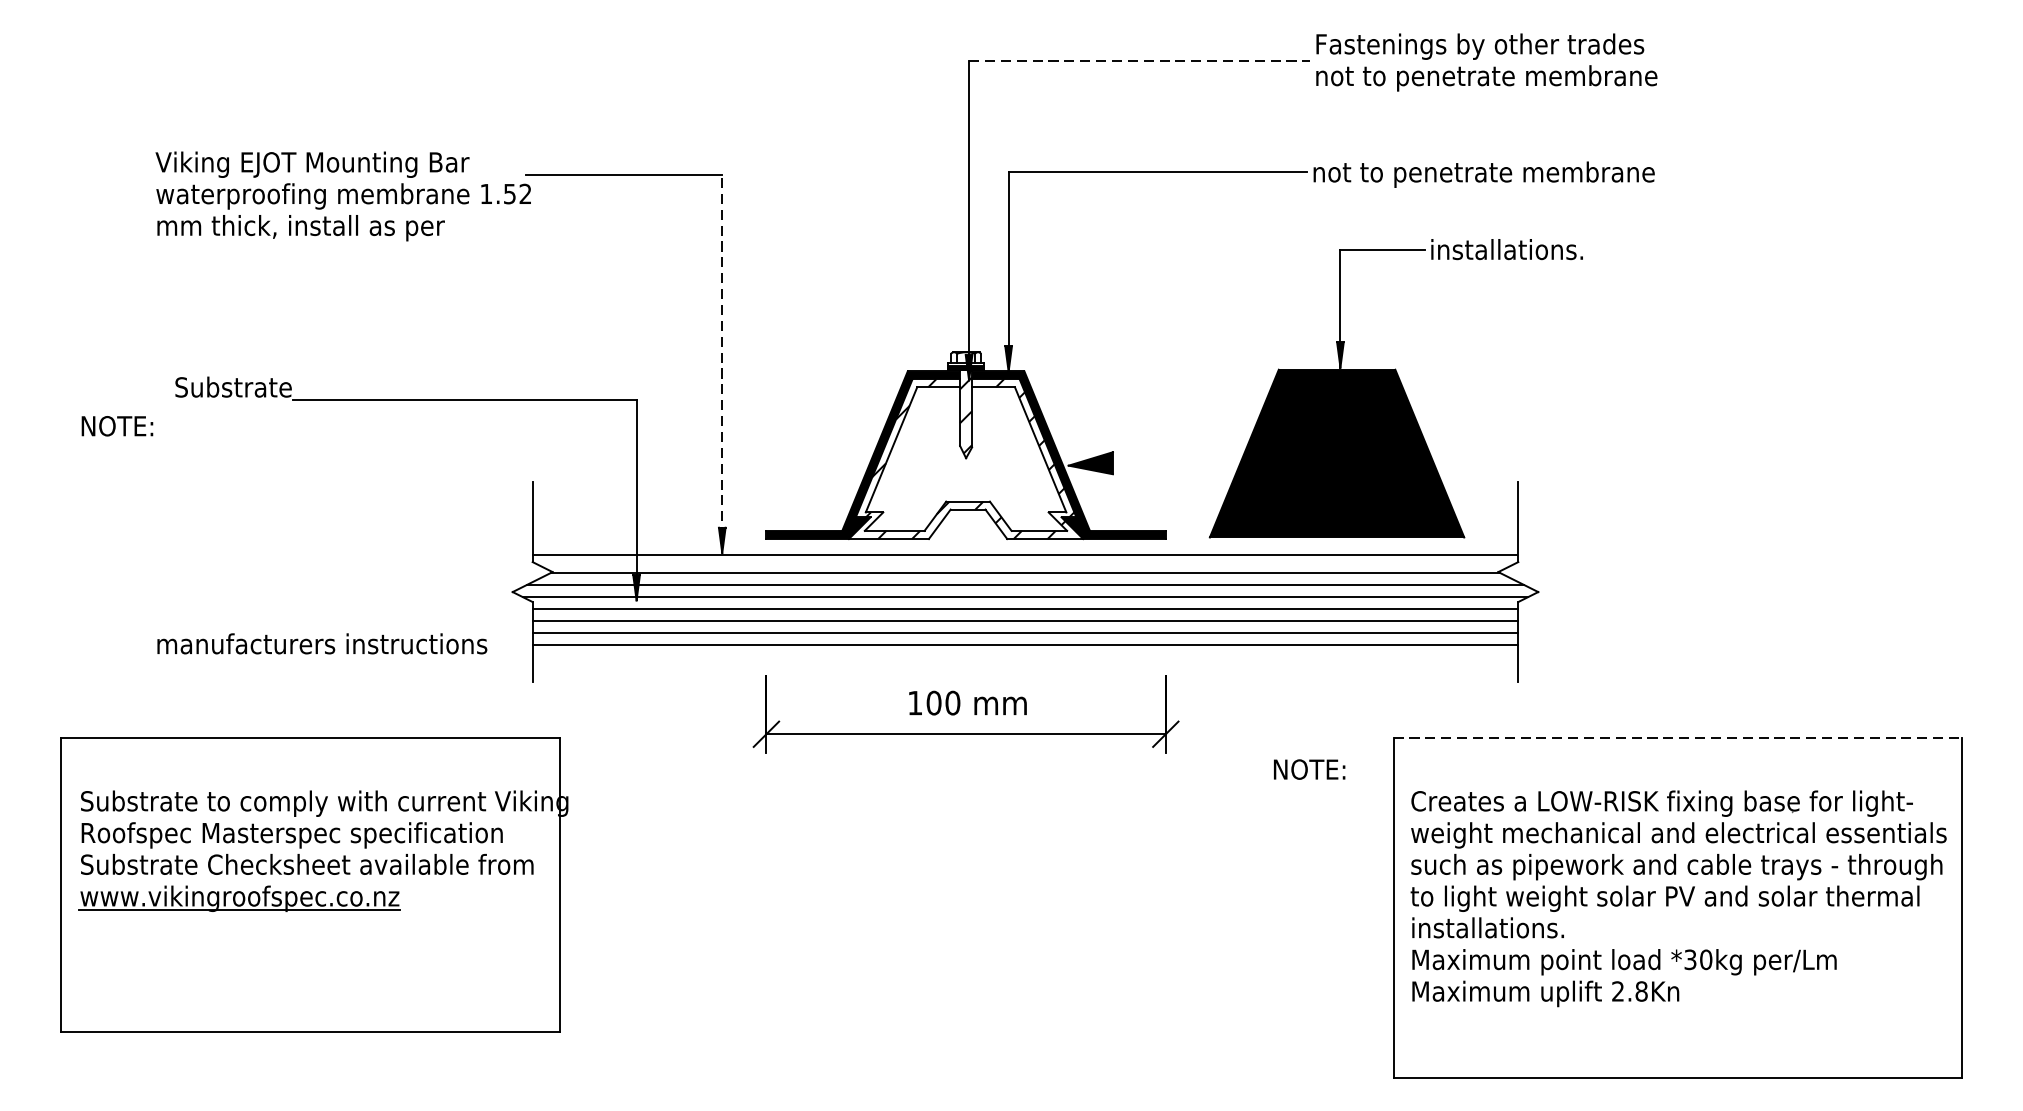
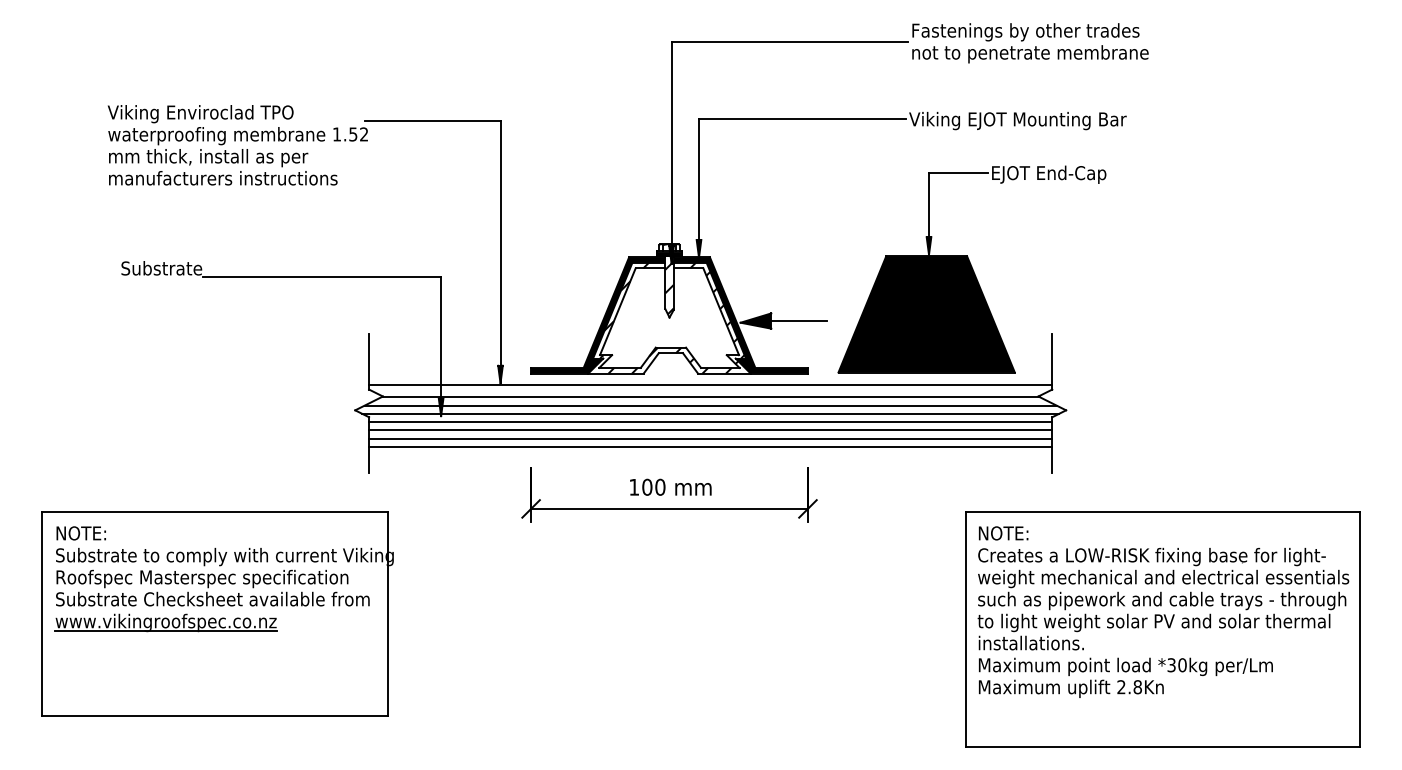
line: (1140, 59) -> (790, 41), dashed -> solid
text: (361, 165) -> (250, 114), Viking EJOT Mounting Bar -> Viking Enviroclad TPO
text: (1482, 173) -> (1027, 120), not to penetrate membrane -> Viking EJOT Mounting Bar
text: (1514, 251) -> (1049, 174), installations. -> EJOT End-Cap
line: (722, 362) -> (500, 251), dashed -> solid
text: (116, 426) -> (80, 533), moved
line: (1152, 463) -> (798, 321), added
text: (322, 644) -> (223, 178), moved
line: (1678, 738) -> (1163, 511), dashed -> solid
text: (1309, 769) -> (1003, 533), moved

